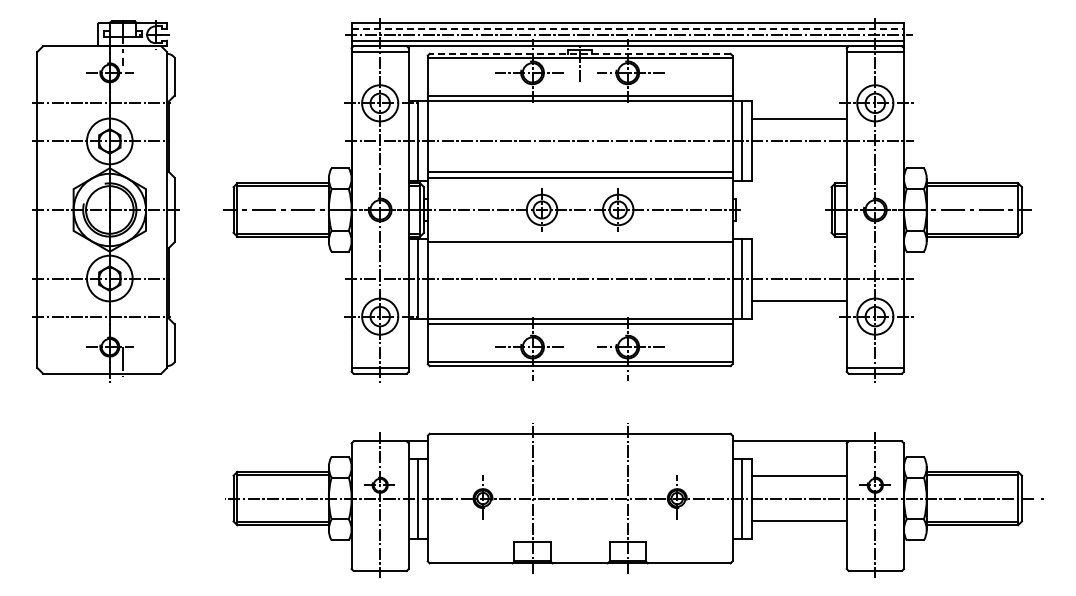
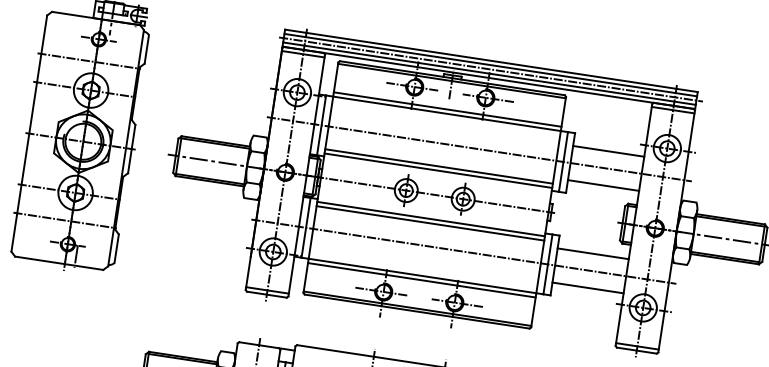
line: (628, 29) -> (491, 65), dashed -> solid
line: (579, 53) -> (451, 77), dashed -> solid
line: (798, 164) -> (603, 185), added
line: (579, 248) -> (429, 223), added
line: (798, 255) -> (592, 253), added

